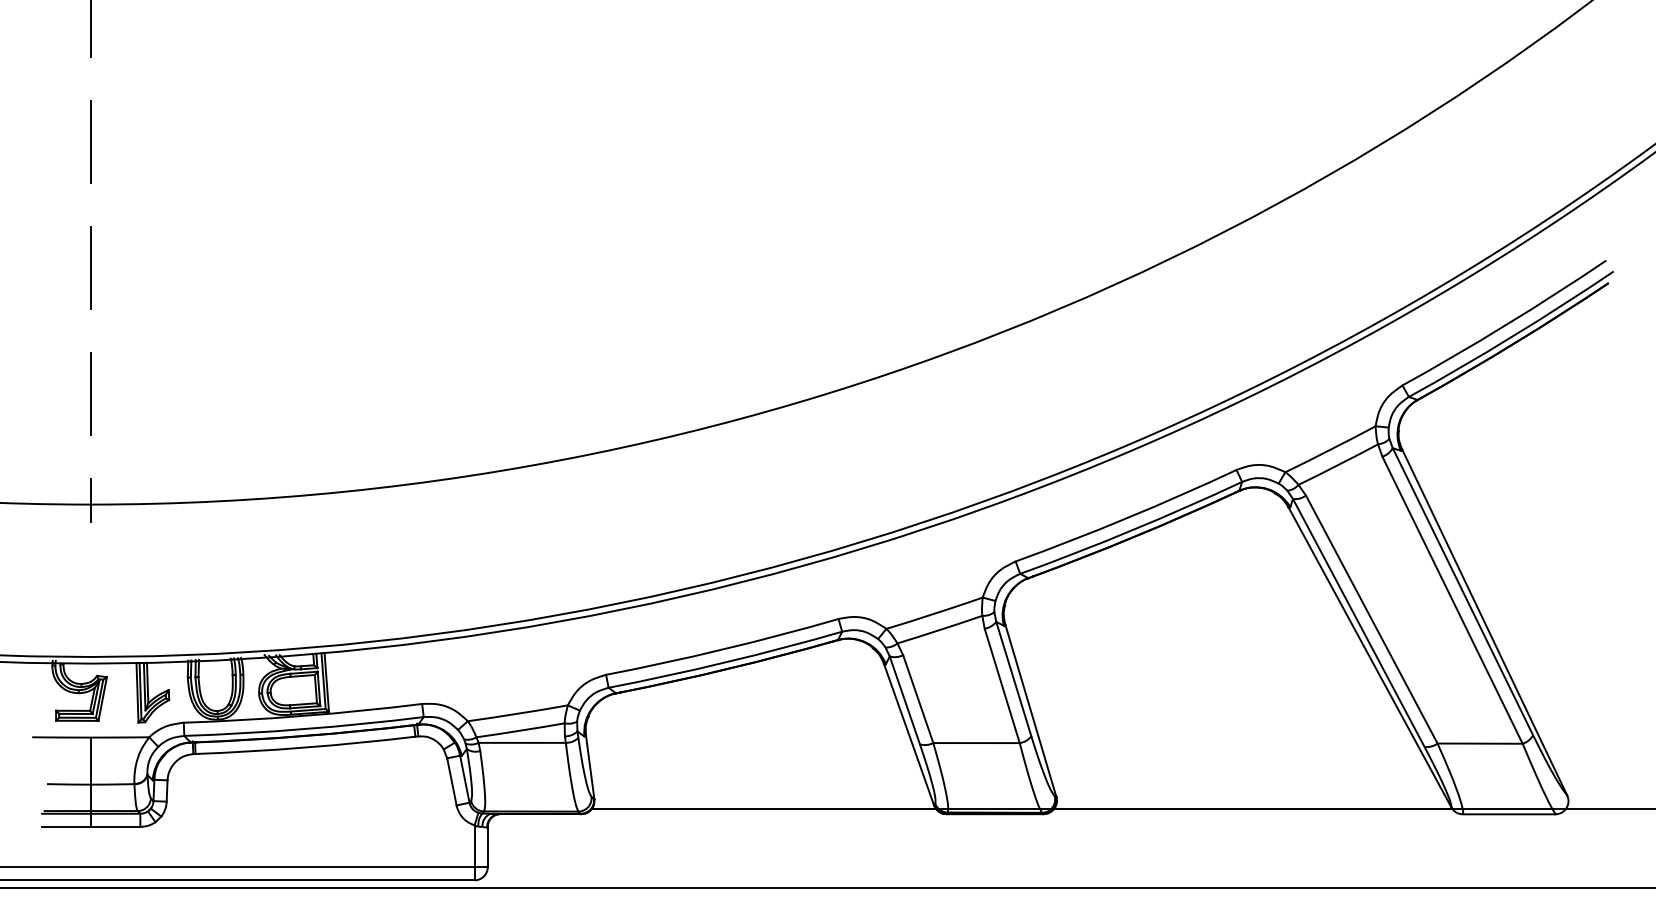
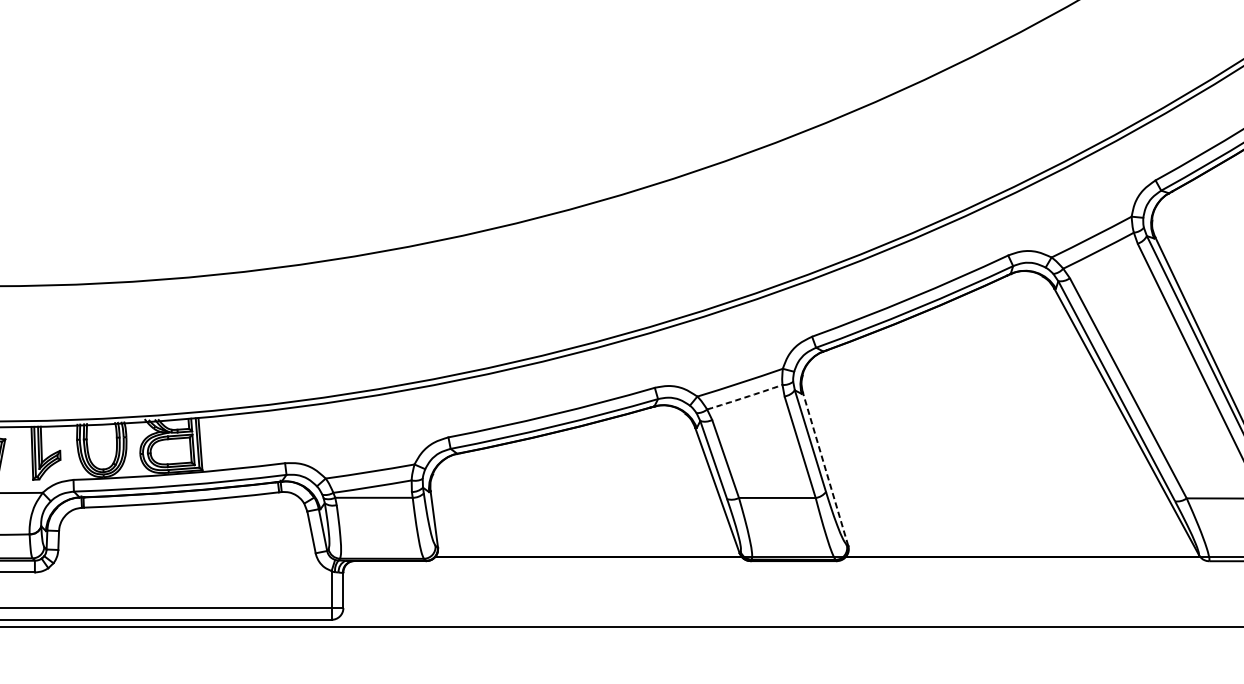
arc: (940, 629) -> (745, 397), solid -> dashed
line: (1030, 710) -> (825, 469), solid -> dashed

